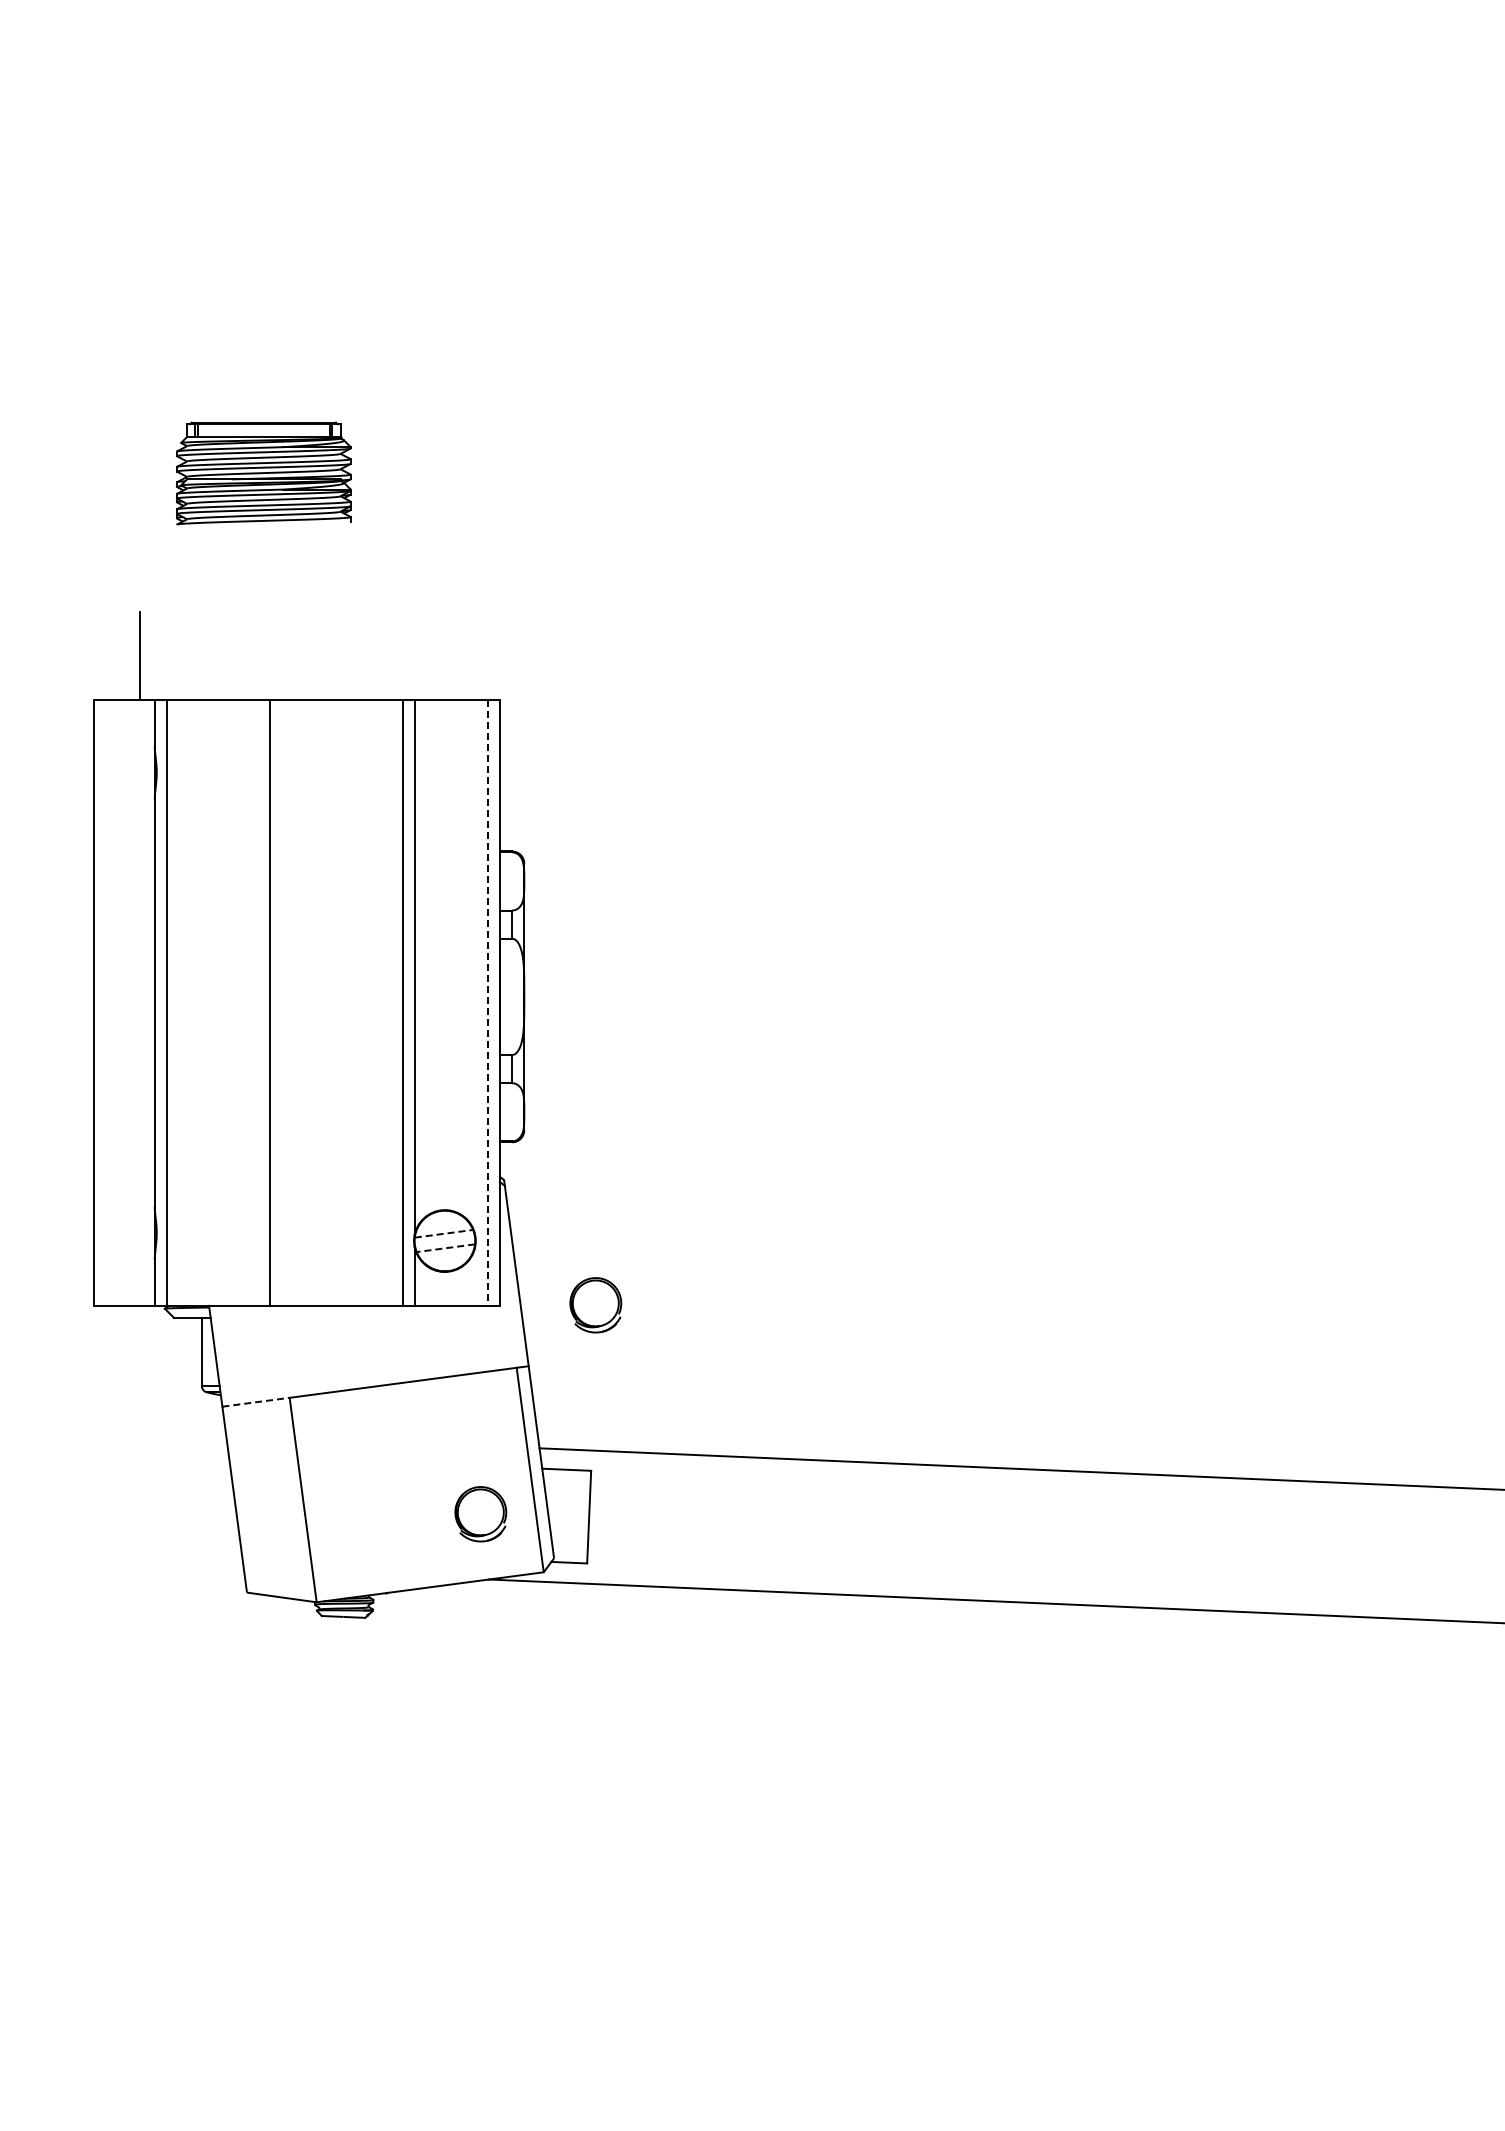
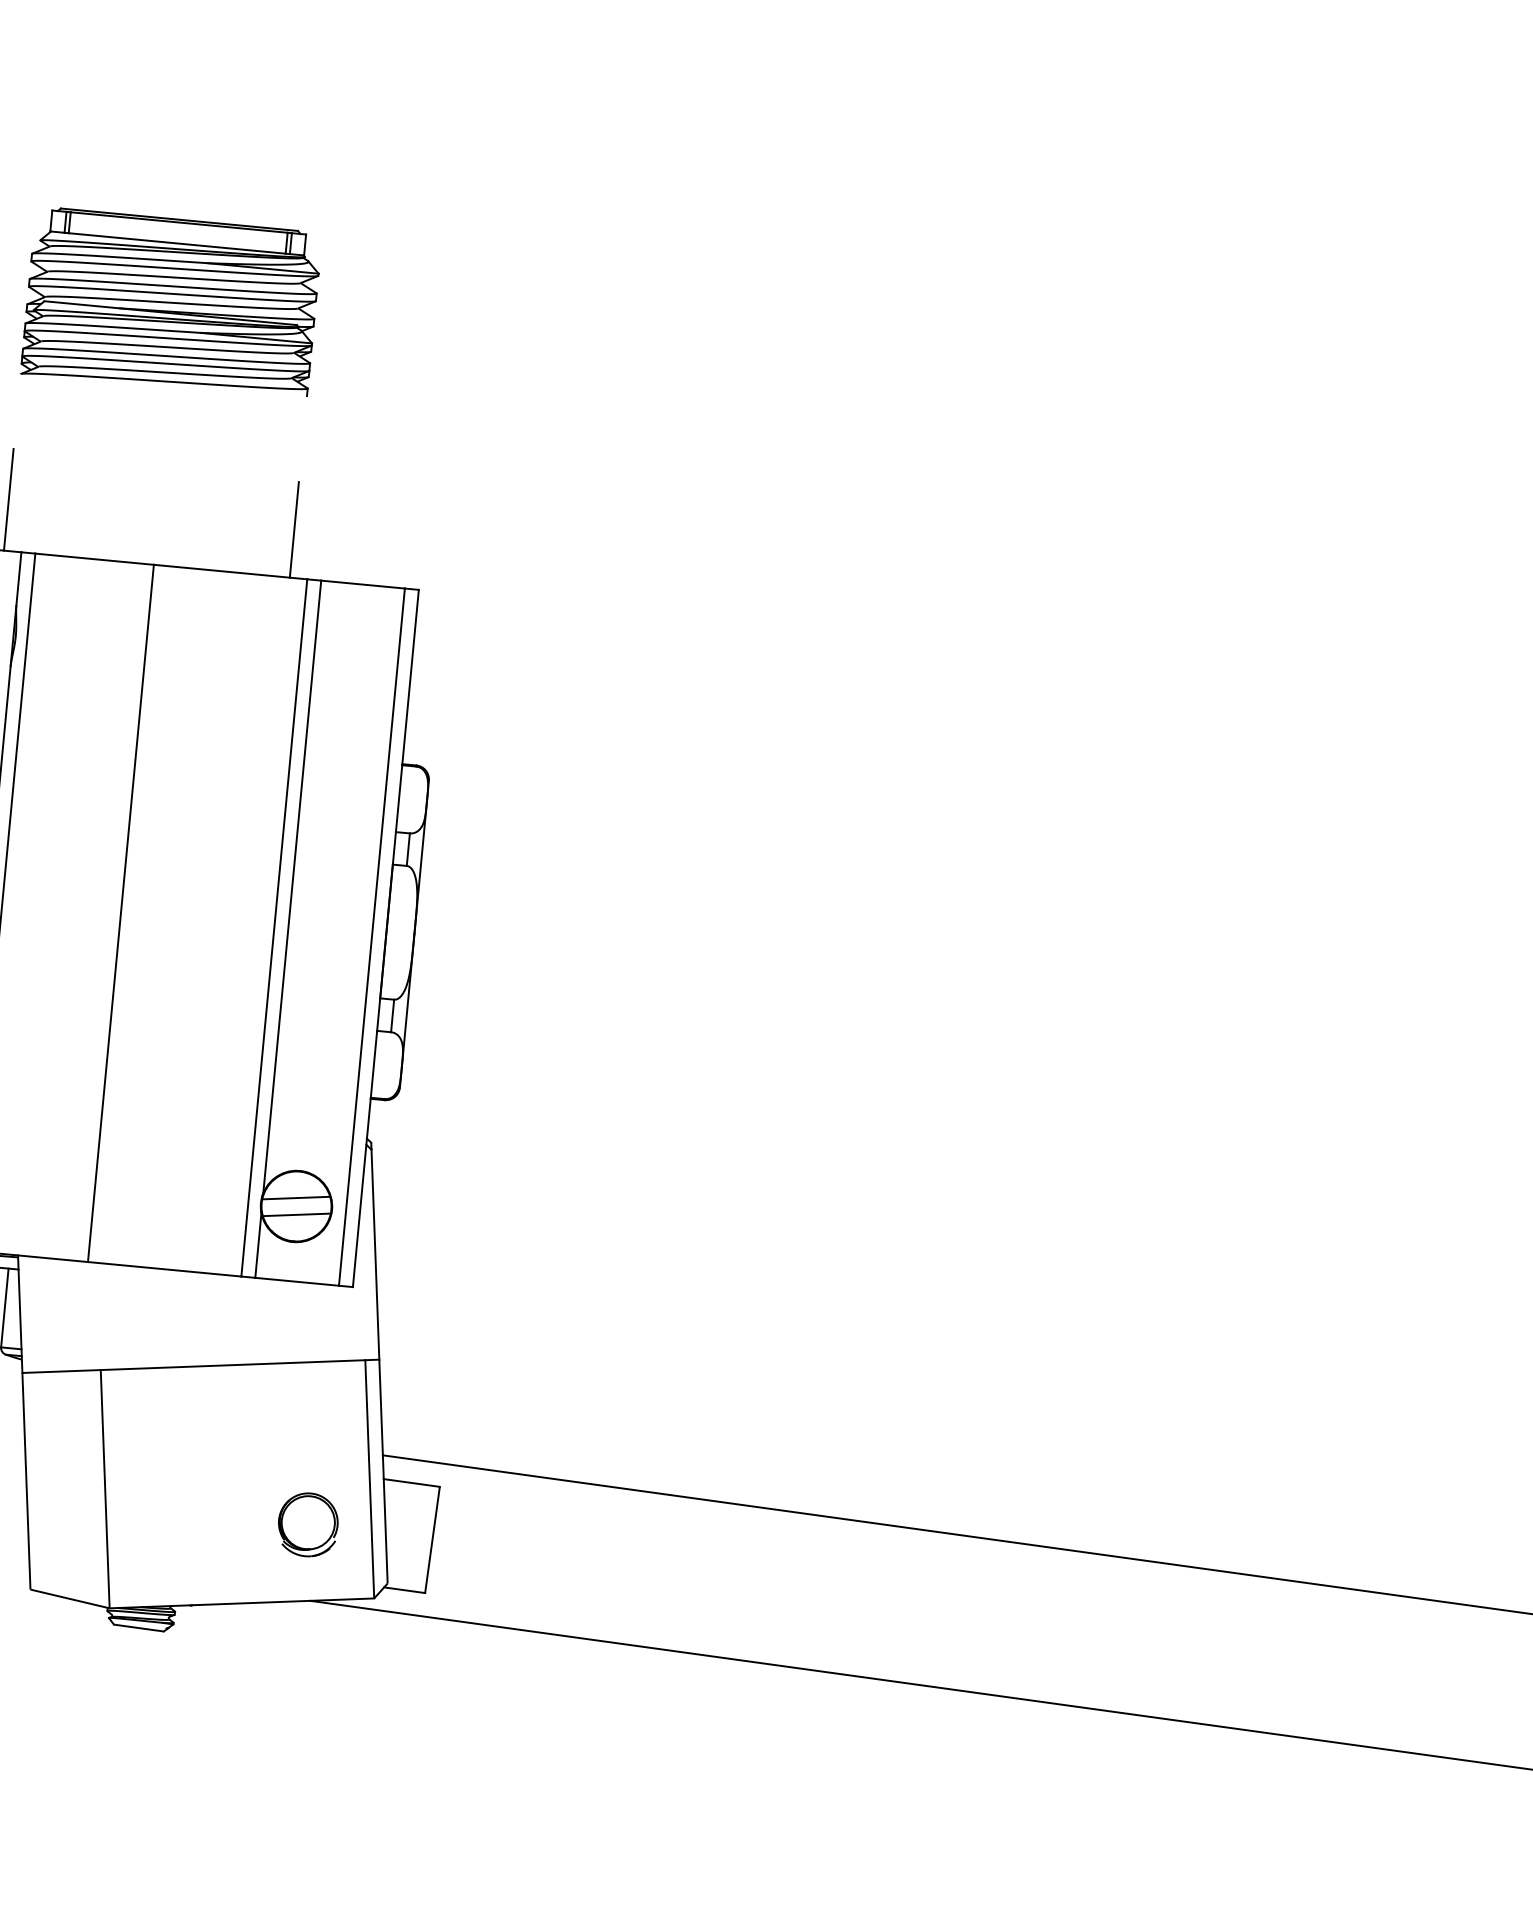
part: (263, 473) -> (171, 303), size x1.43
line: (387, 658) -> (293, 529), added
line: (487, 1002) -> (371, 936), dashed -> solid
line: (444, 1233) -> (296, 1197), dashed -> solid
line: (445, 1248) -> (296, 1215), dashed -> solid
part: (595, 1305) -> (462, 1297), removed
line: (256, 1402) -> (62, 1371), dashed -> solid

